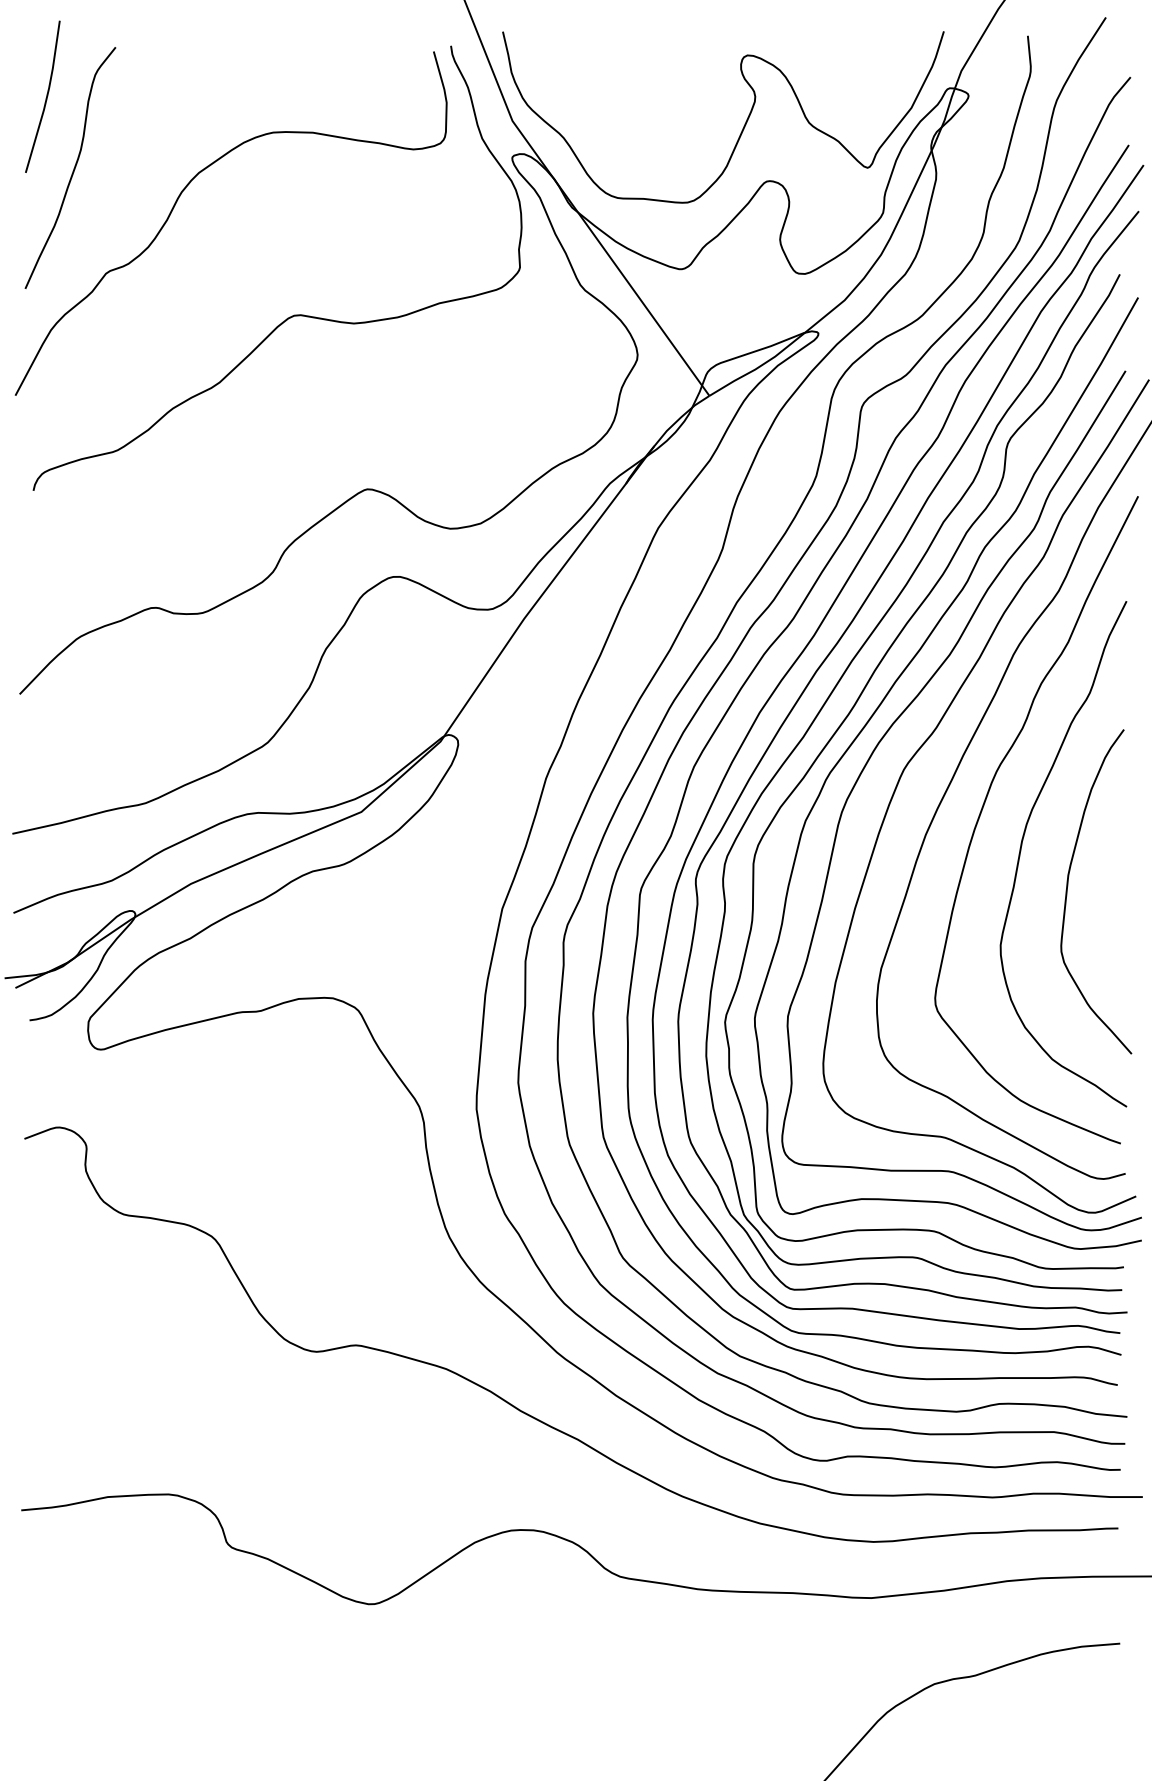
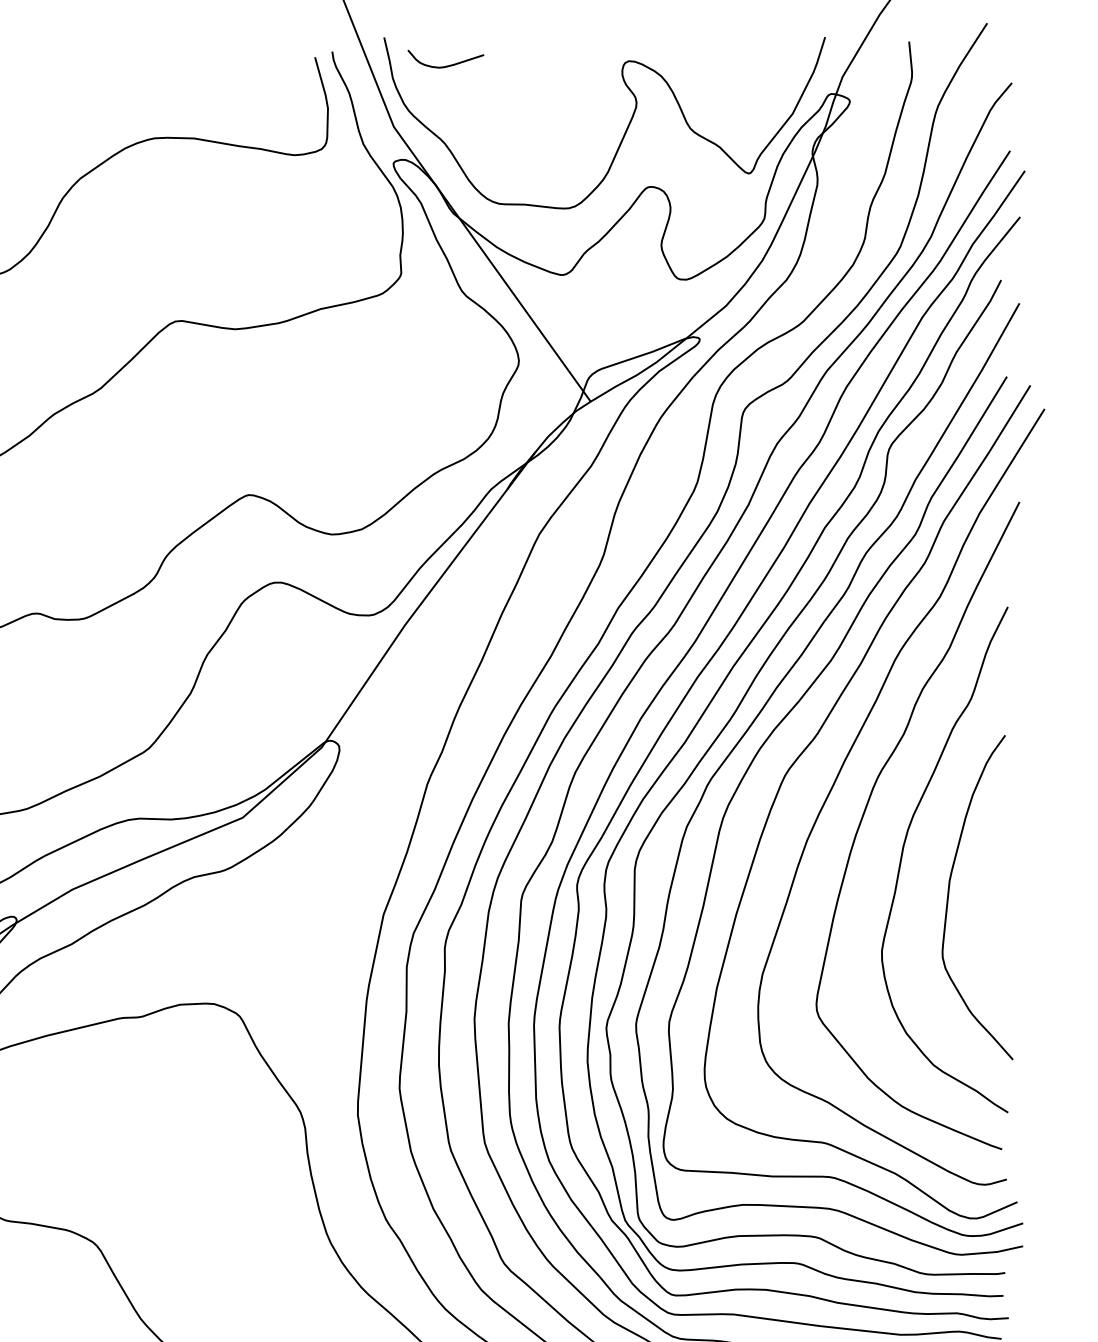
curve: (565, 59) -> (446, 65), added

